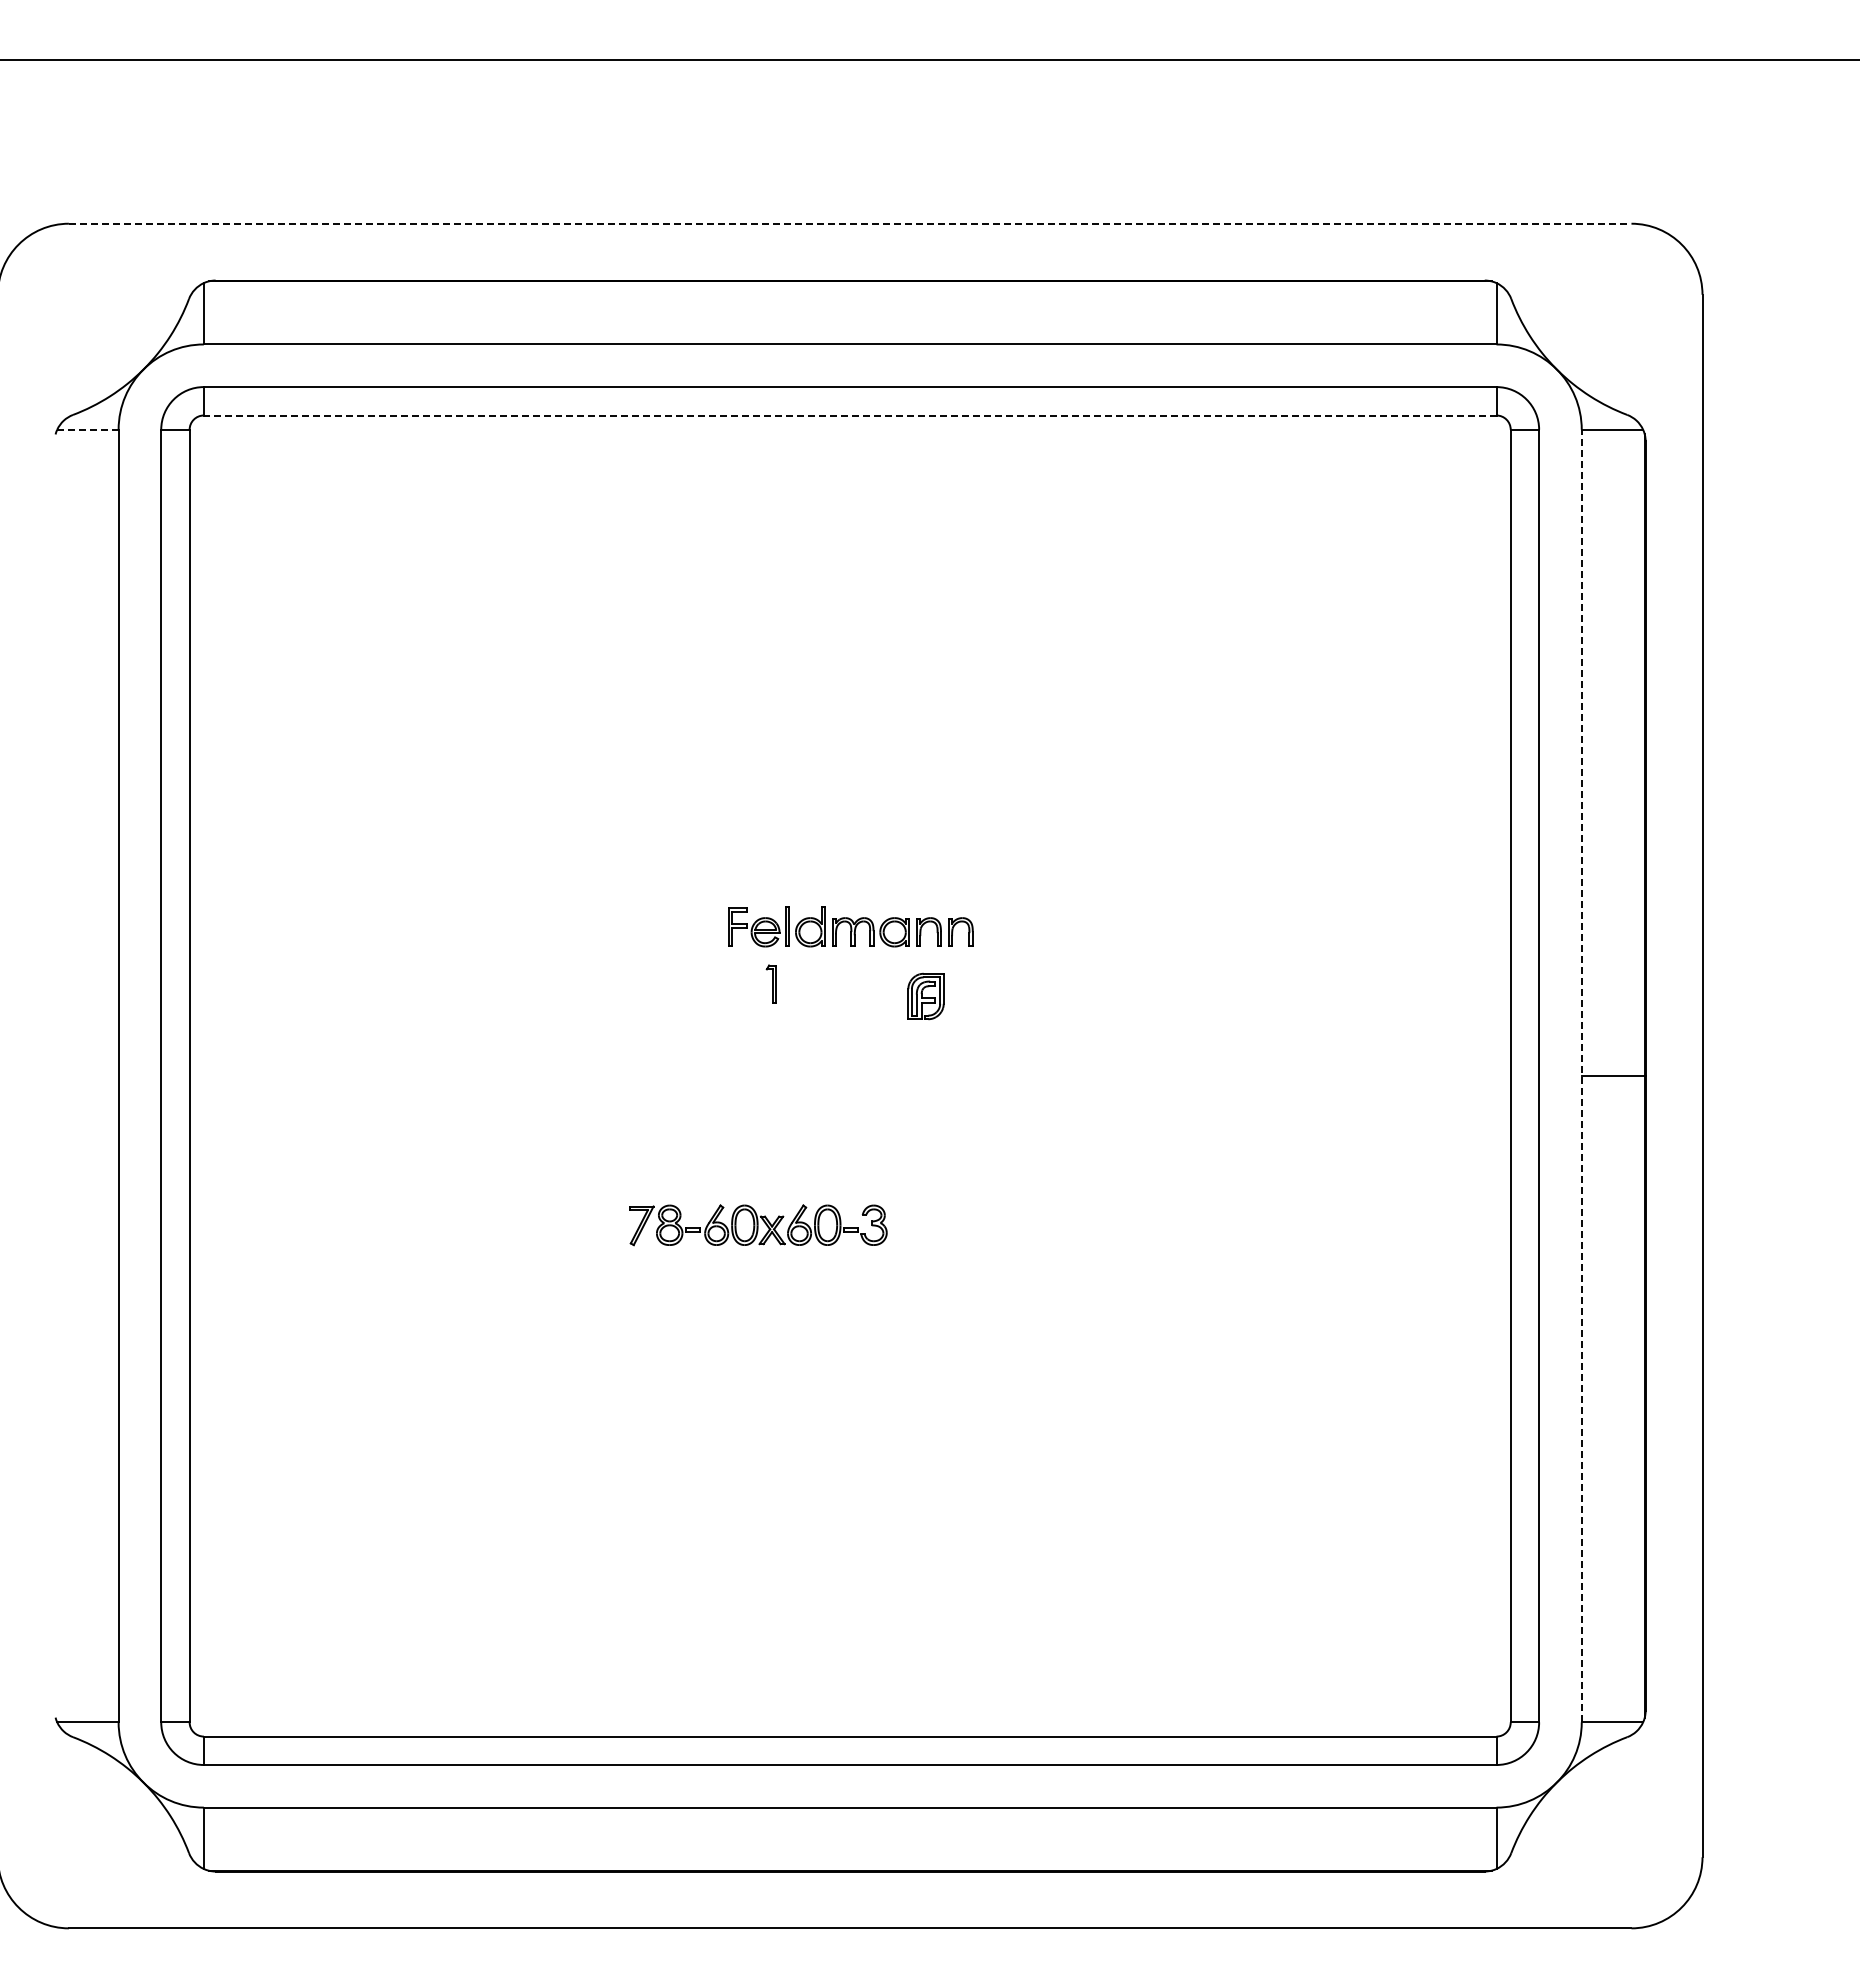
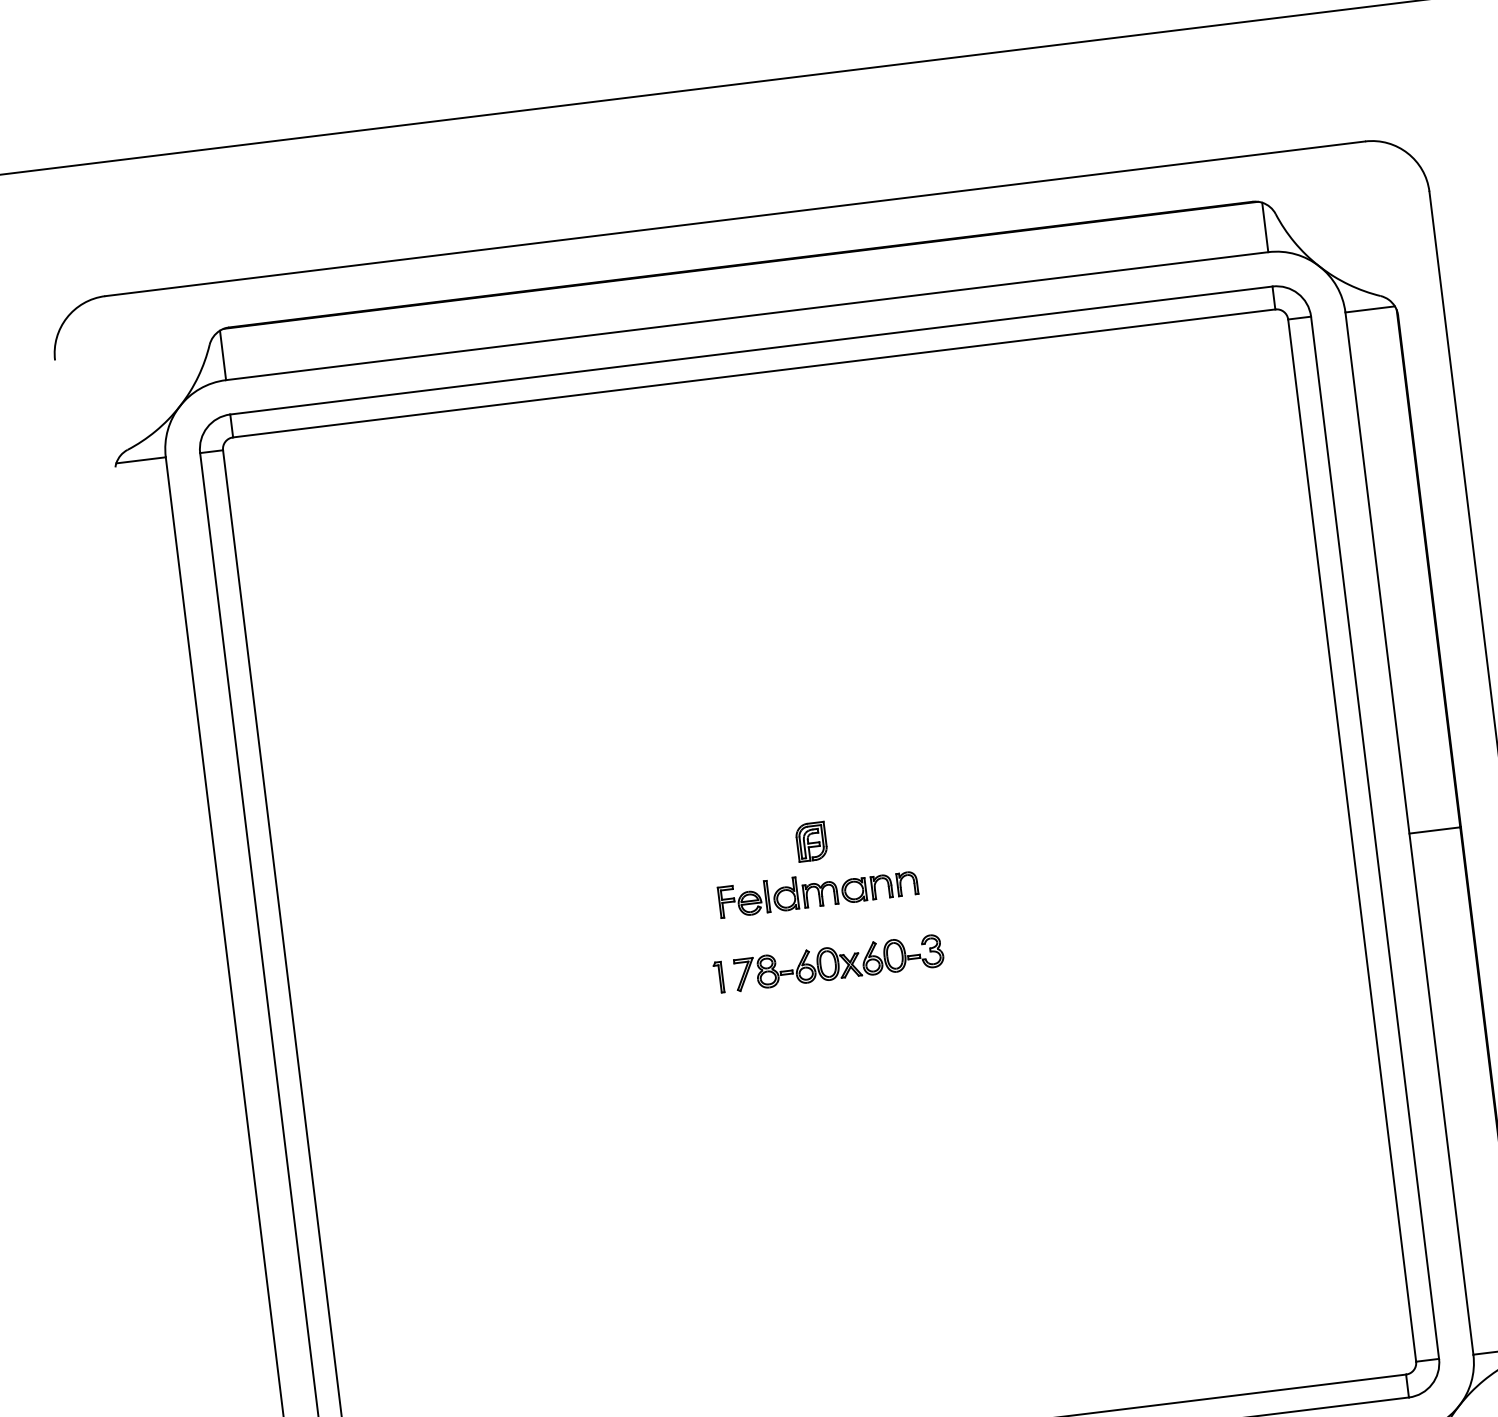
line: (850, 223) -> (735, 218), dashed -> solid
line: (849, 415) -> (753, 373), dashed -> solid
line: (87, 429) -> (140, 460), dashed -> solid
part: (850, 926) -> (817, 890), moved
part: (770, 983) -> (718, 976), moved
part: (925, 996) -> (811, 841), moved
line: (1581, 1075) -> (1409, 833), dashed -> solid
part: (758, 1225) -> (839, 962), moved

